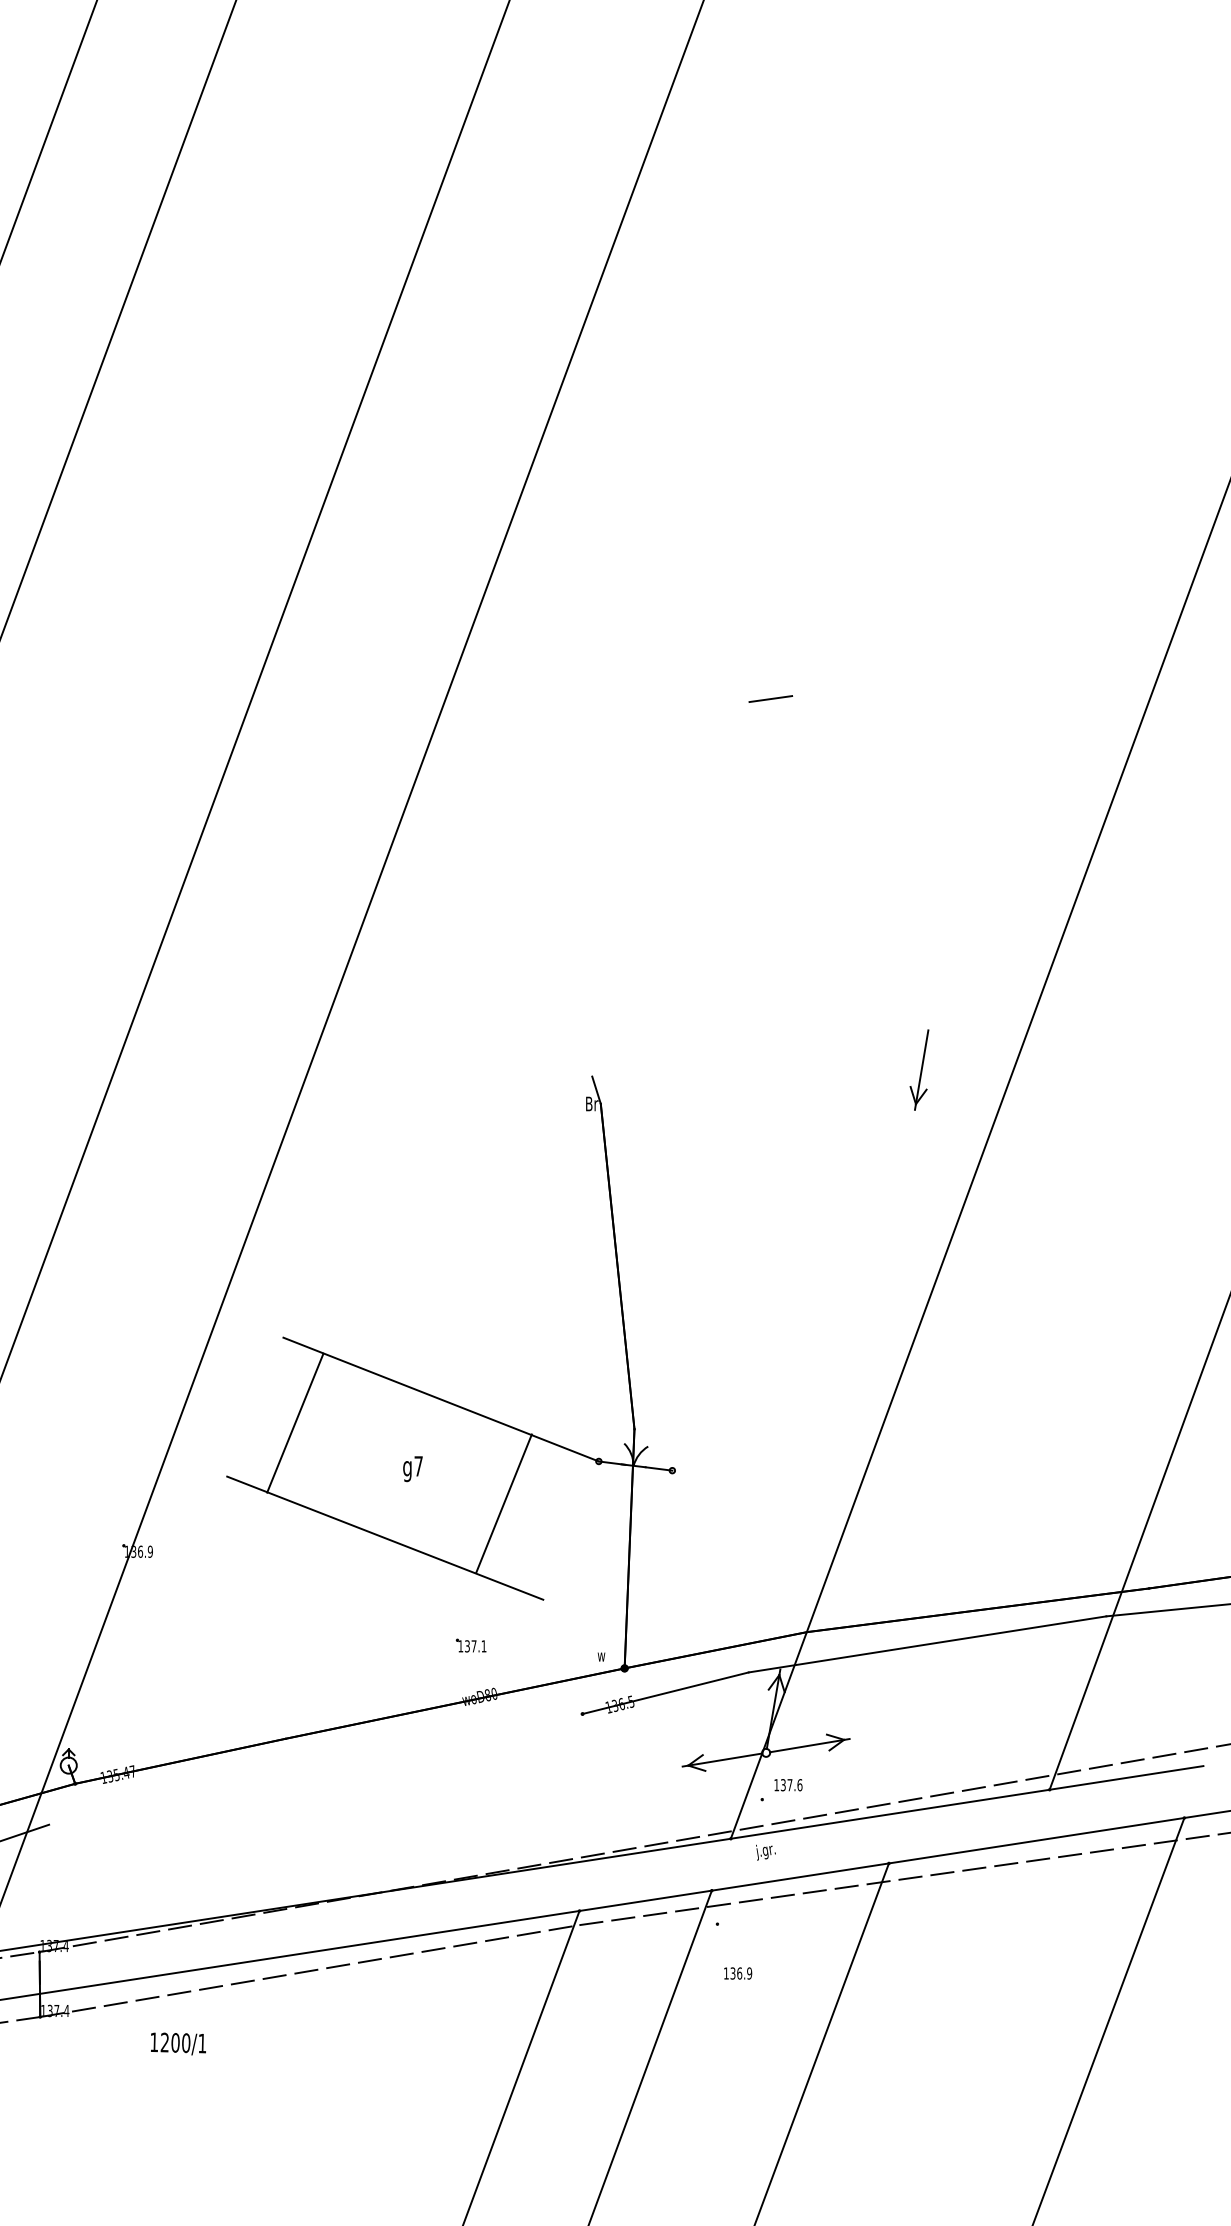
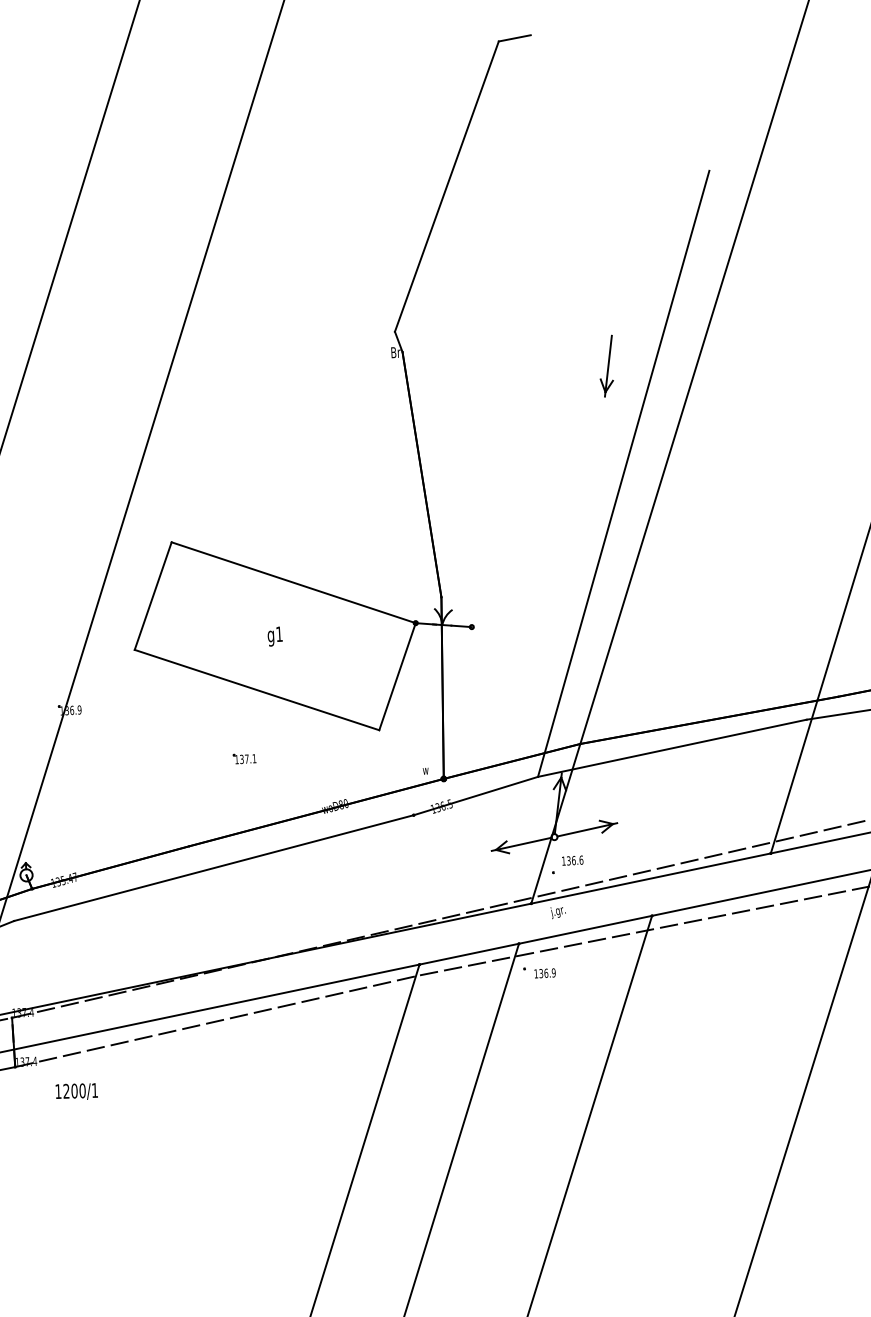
line: (670, 889) -> (446, 186), added
part: (919, 1069) -> (606, 365), moved
line: (882, 1279) -> (623, 473), added
line: (295, 1422) -> (153, 595), moved
text: (418, 1466) -> (279, 634), g7 -> g1
line: (503, 1503) -> (397, 676), moved
part: (470, 1645) -> (244, 758), moved
line: (315, 1769) -> (213, 868), added
text: (789, 1785) -> (573, 860), 137.6 -> 136.6
text: (738, 1973) -> (545, 973), moved
text: (178, 2043) -> (76, 1091), moved

